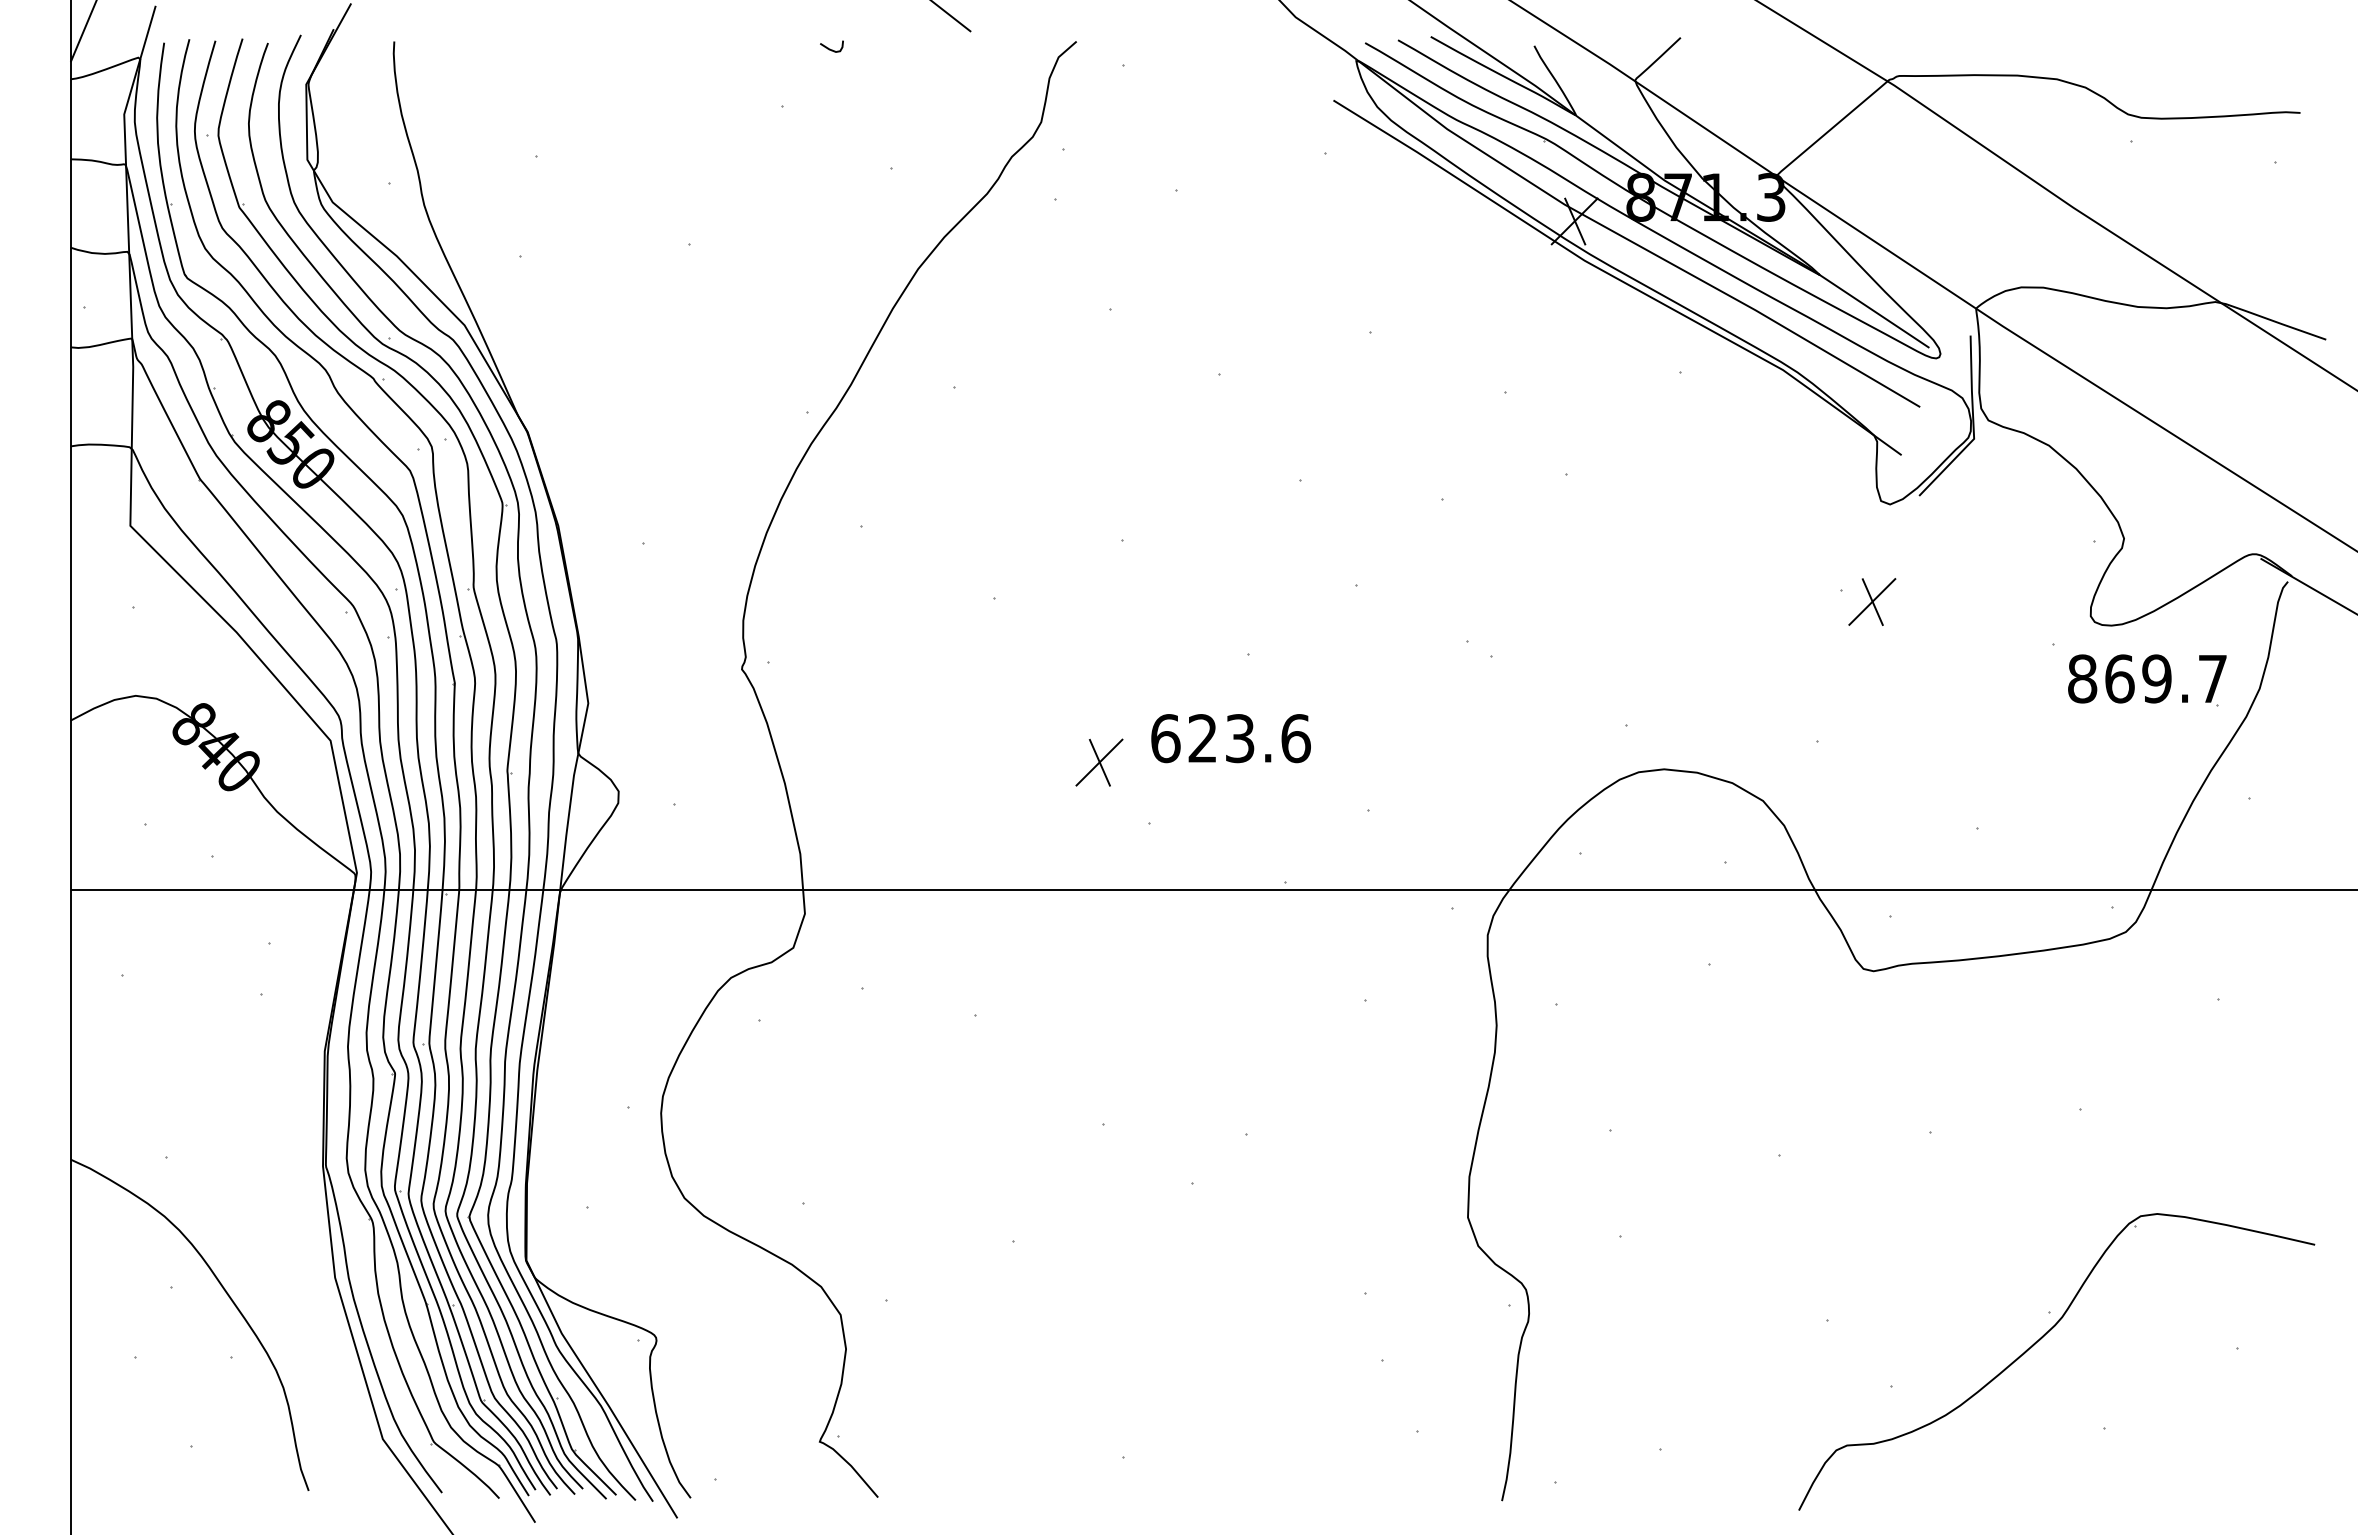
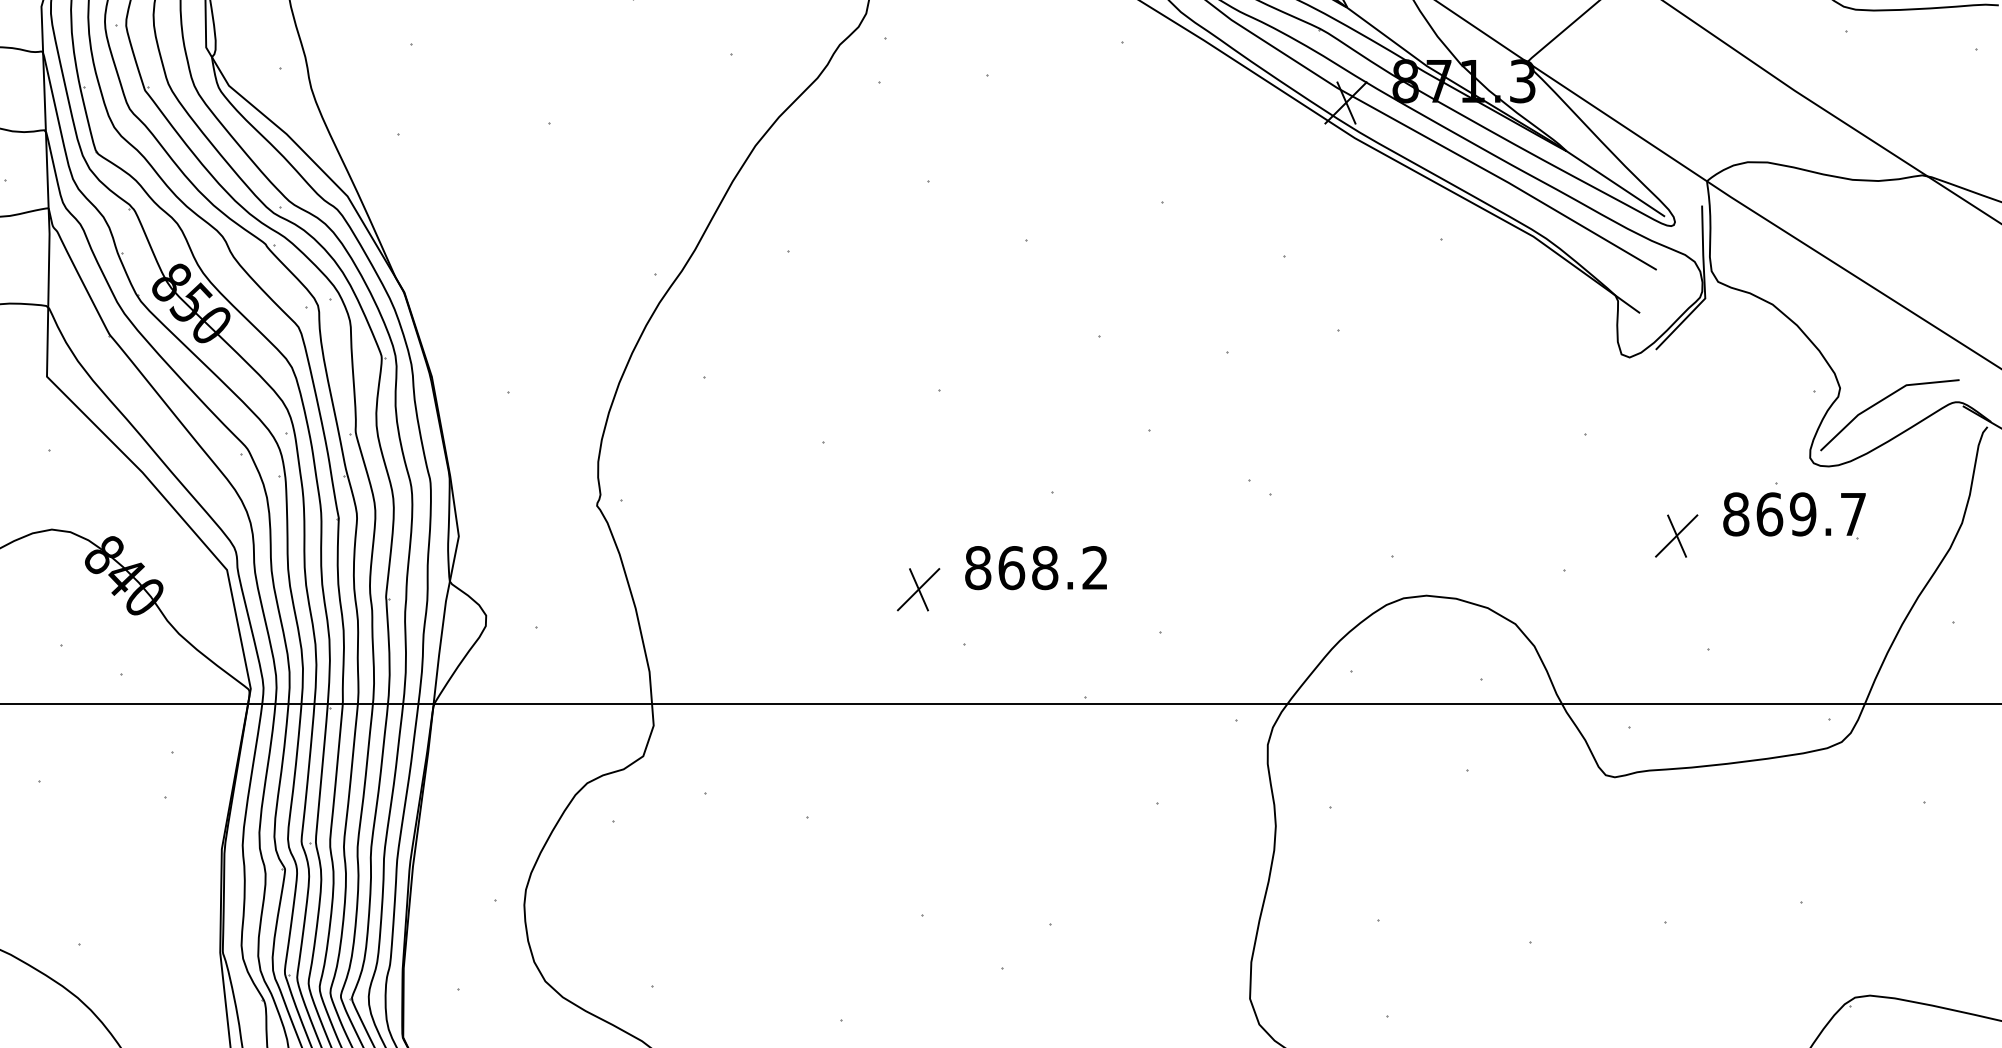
line: (2170, 553) -> (1881, 401), added
part: (1872, 601) -> (1676, 535), moved
part: (2147, 680) -> (1794, 515), moved
text: (1230, 738) -> (1036, 567), 623.6 -> 868.2

